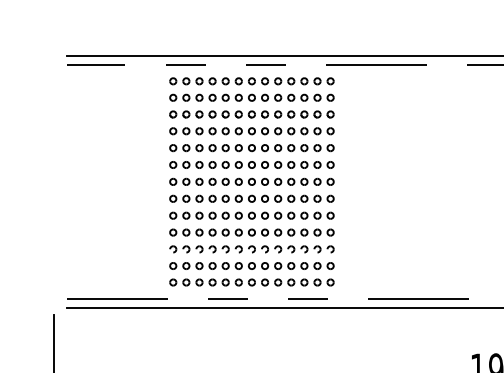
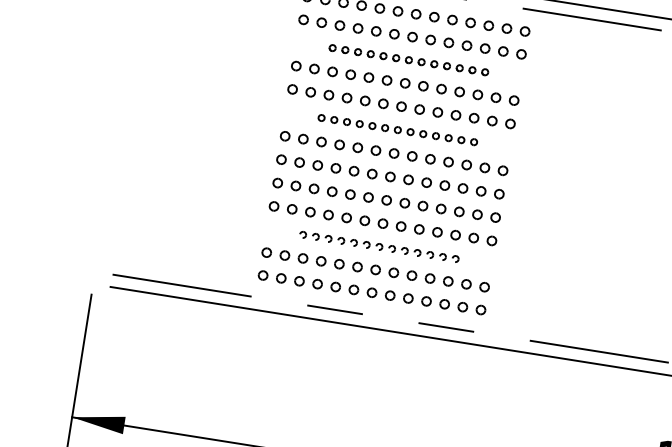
part: (251, 114) -> (408, 60), size x0.7
part: (251, 164) -> (397, 129), size x0.7
part: (251, 249) -> (378, 246), size x0.7

